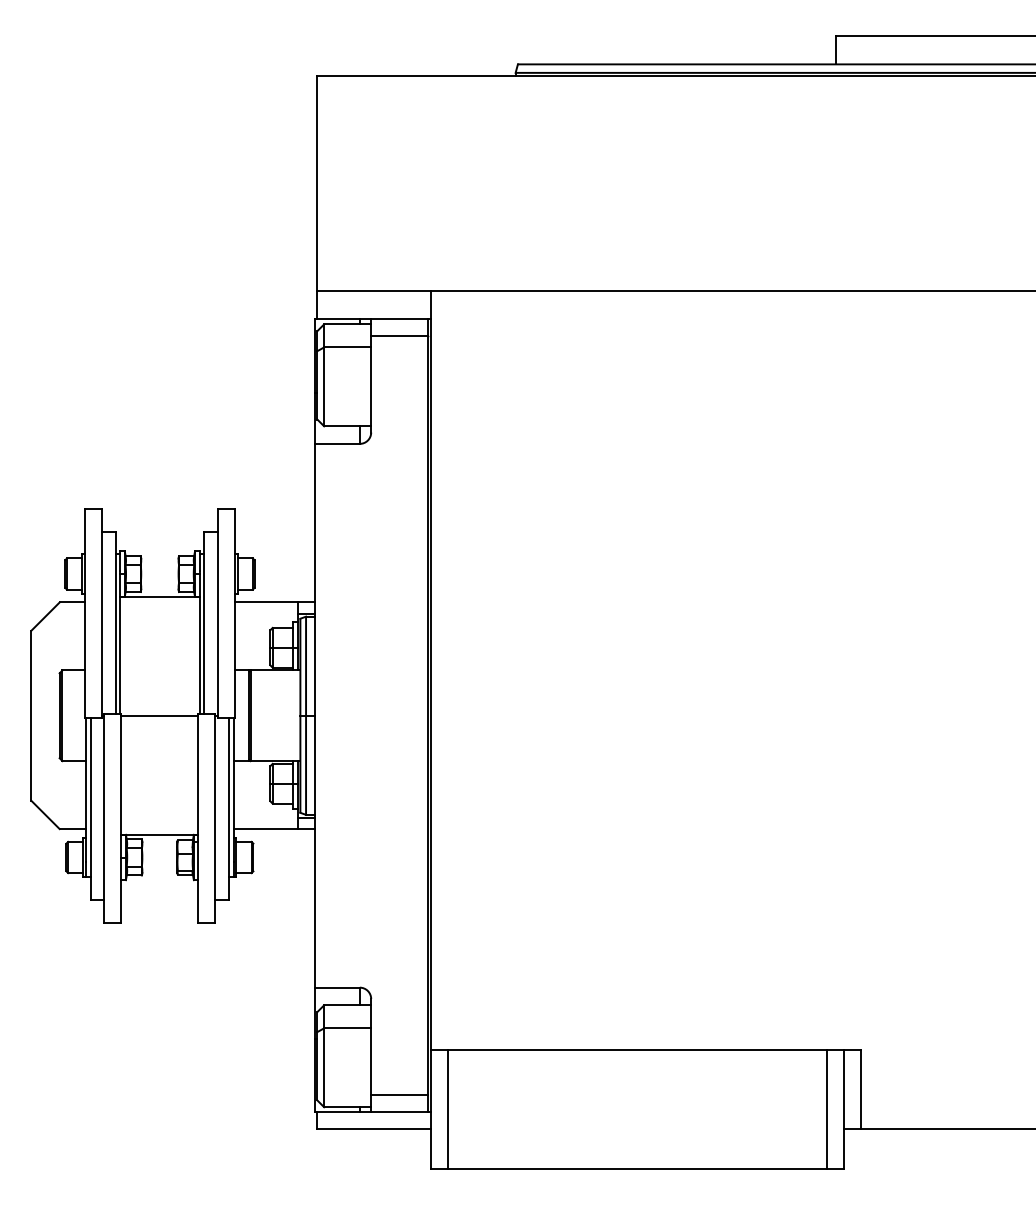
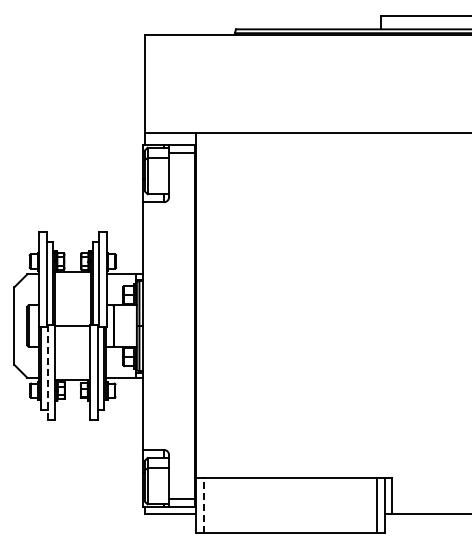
line: (104, 817) -> (47, 372), solid -> dashed
line: (446, 1107) -> (203, 504), solid -> dashed

